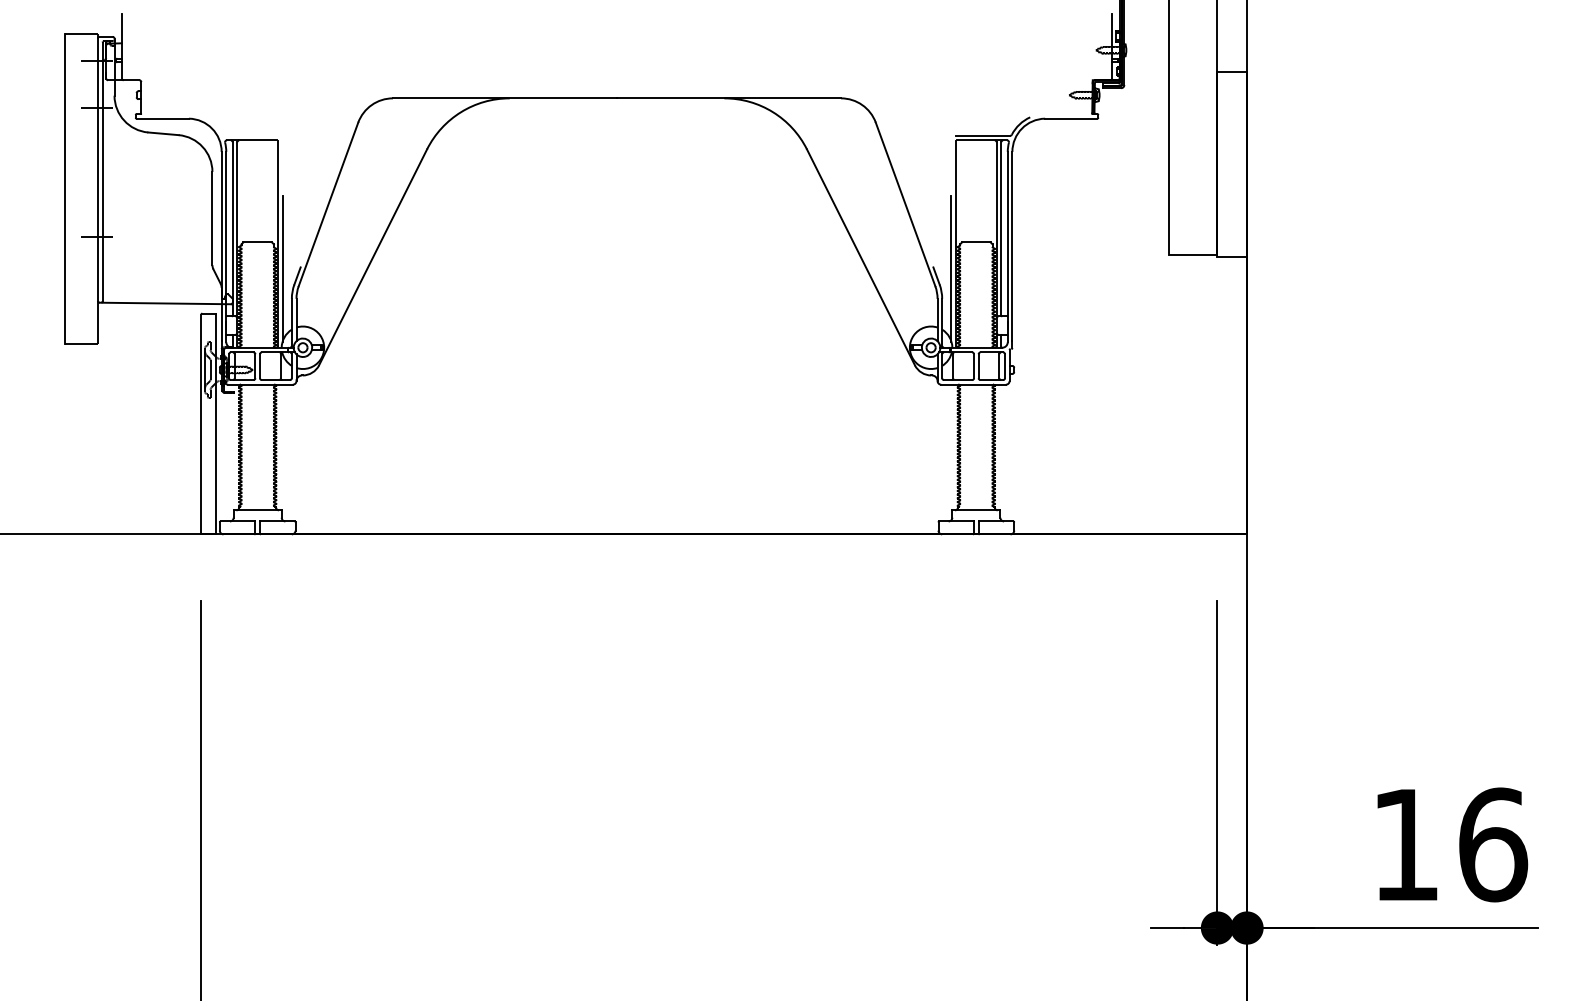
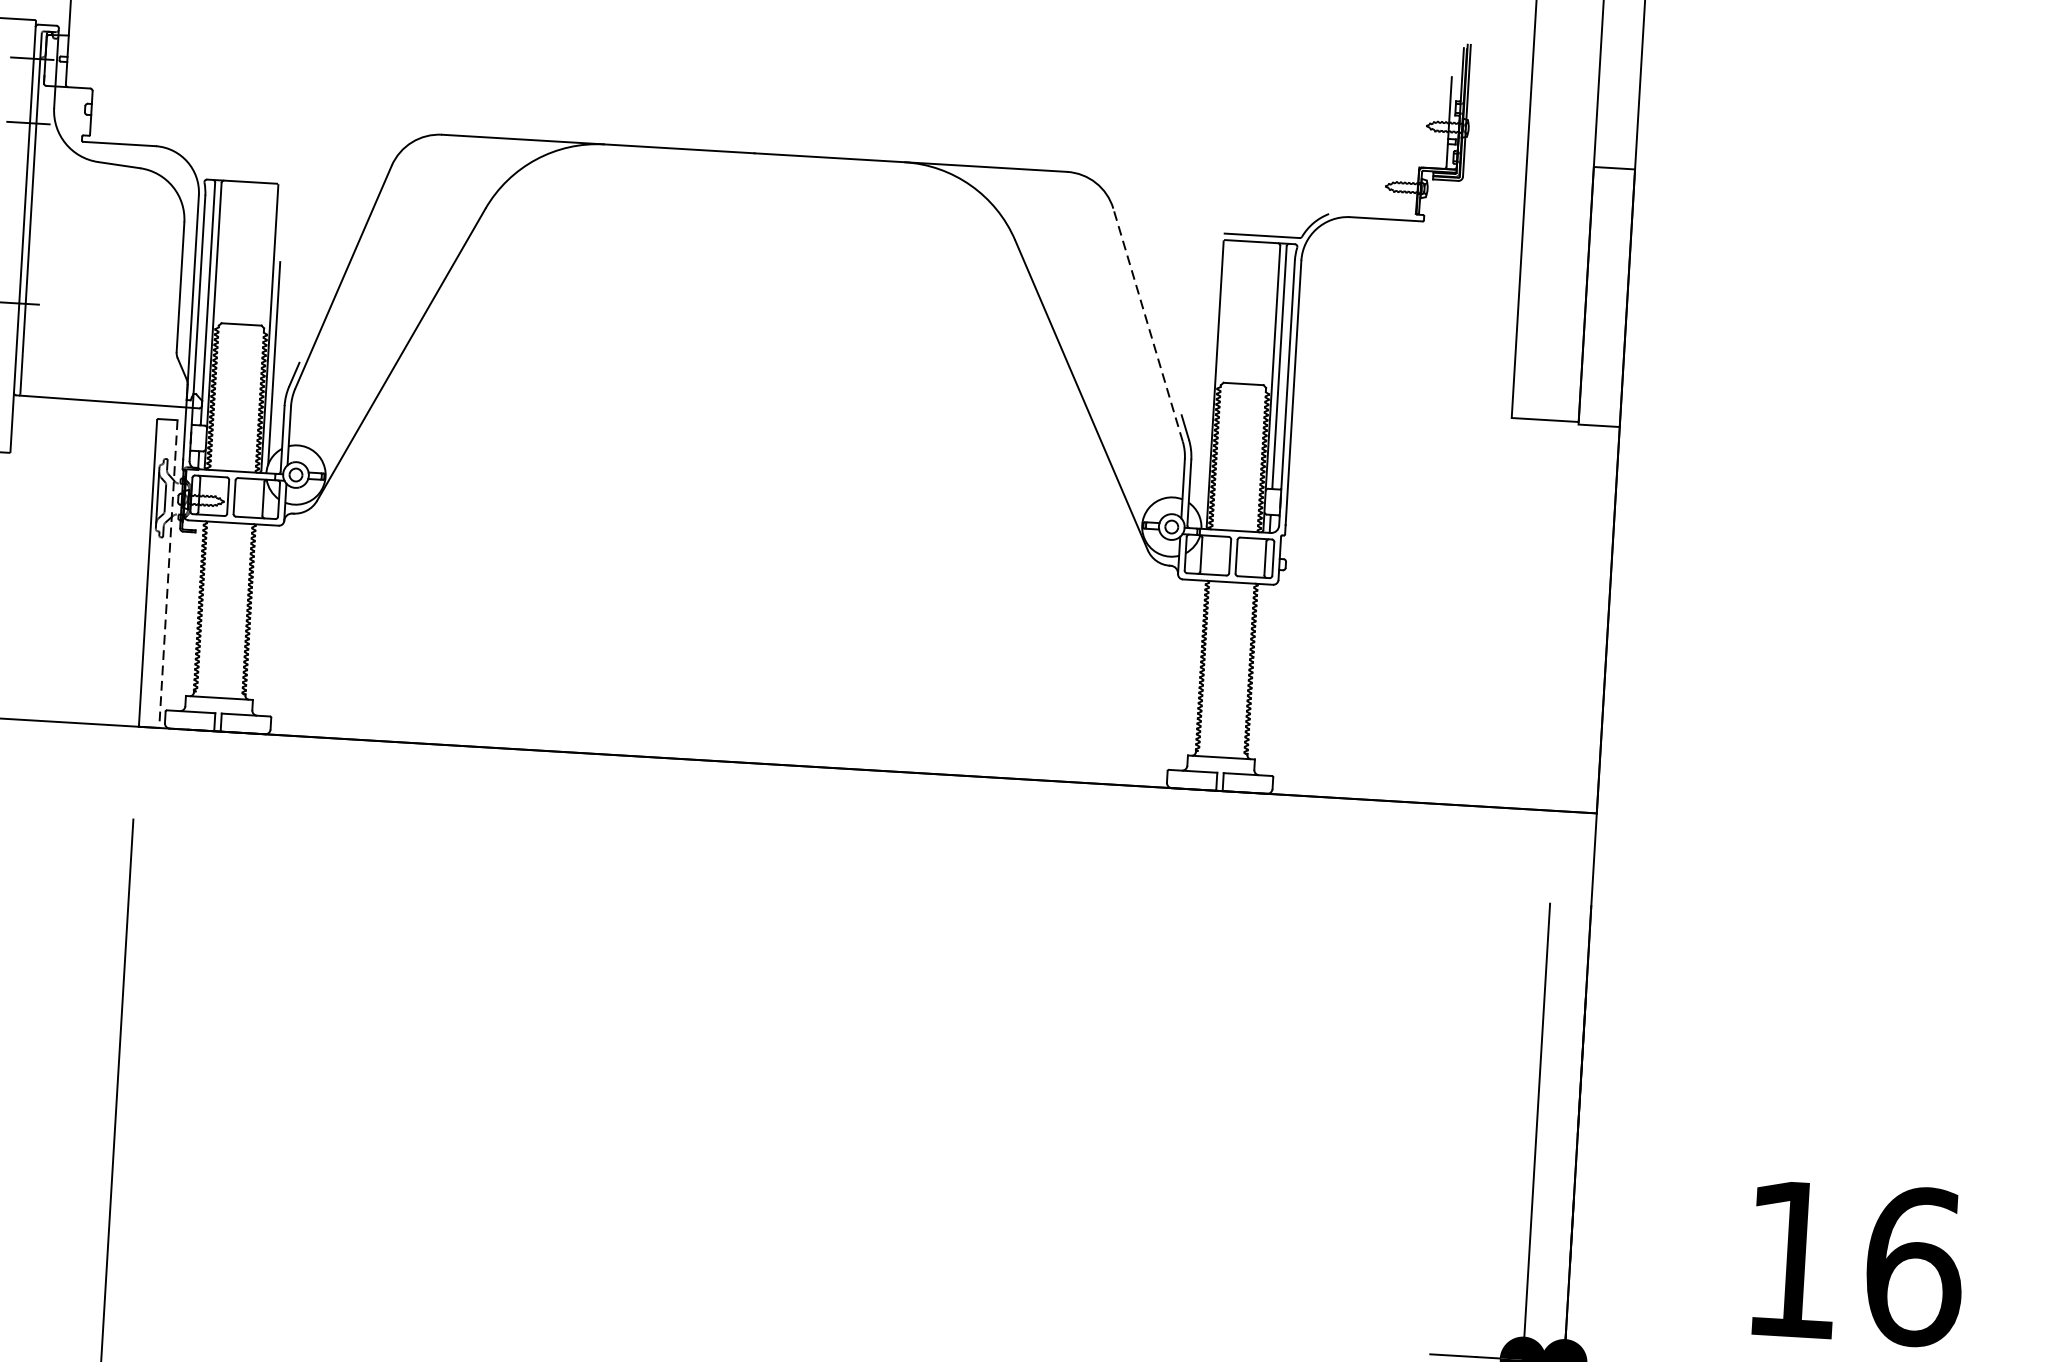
line: (905, 203) -> (1148, 323), solid -> dashed
line: (951, 268) -> (1206, 418), removed
line: (215, 424) -> (167, 574), solid -> dashed

